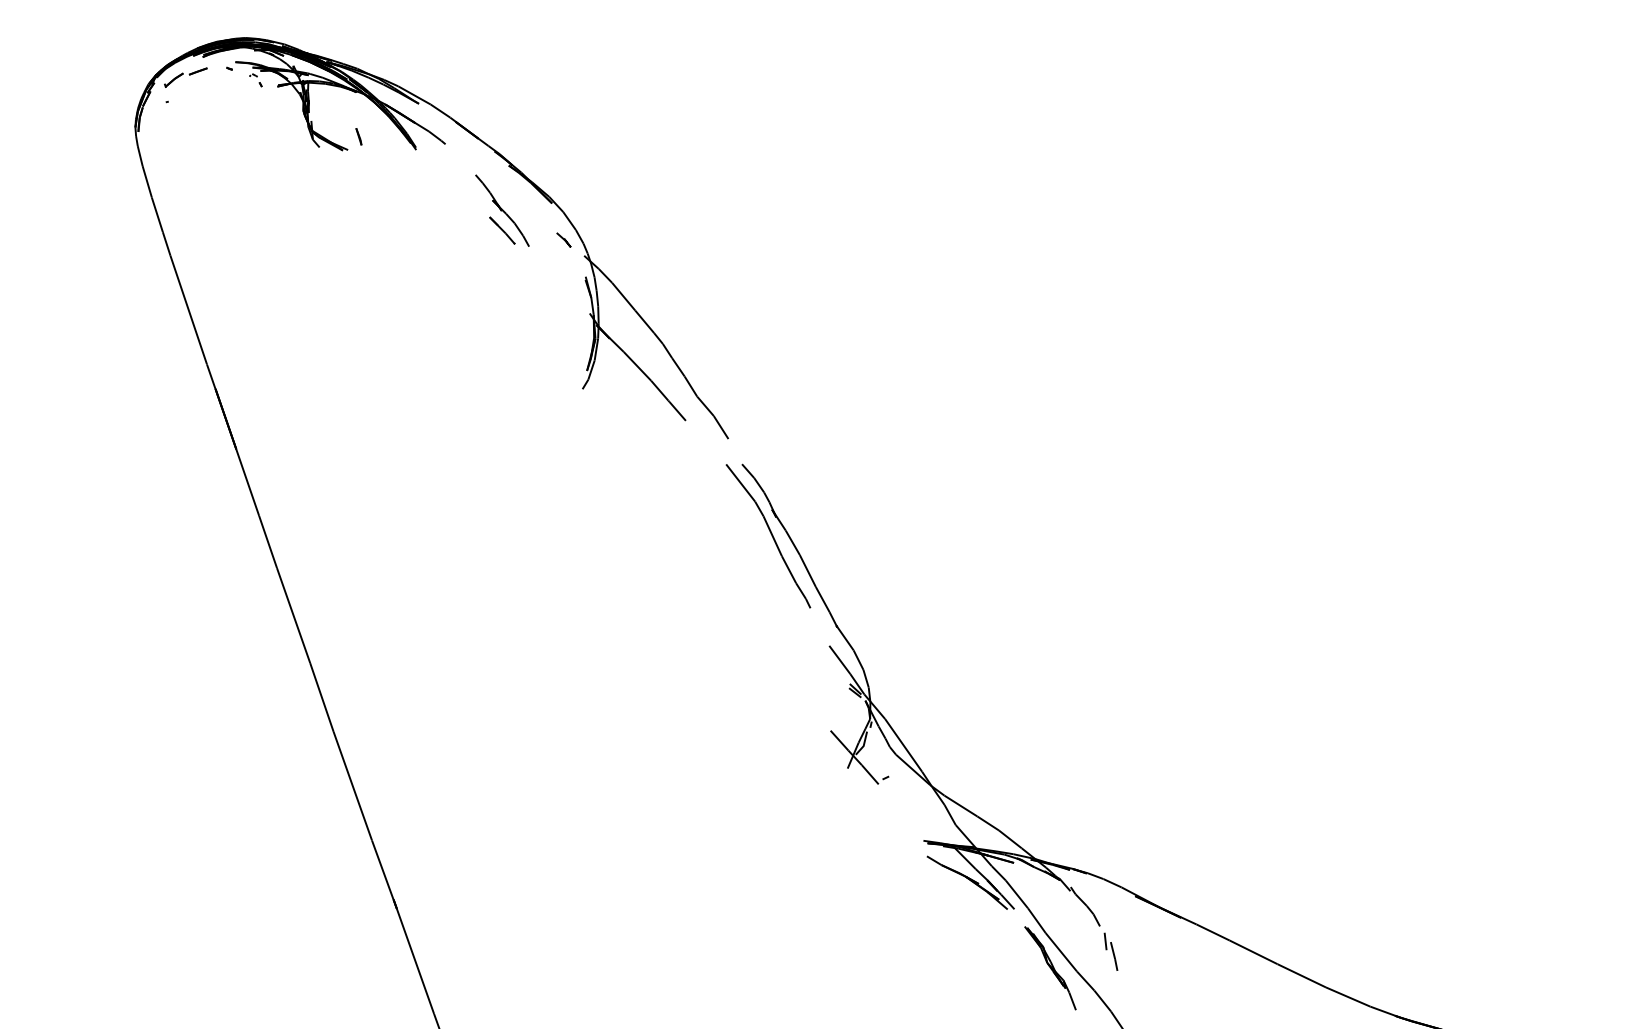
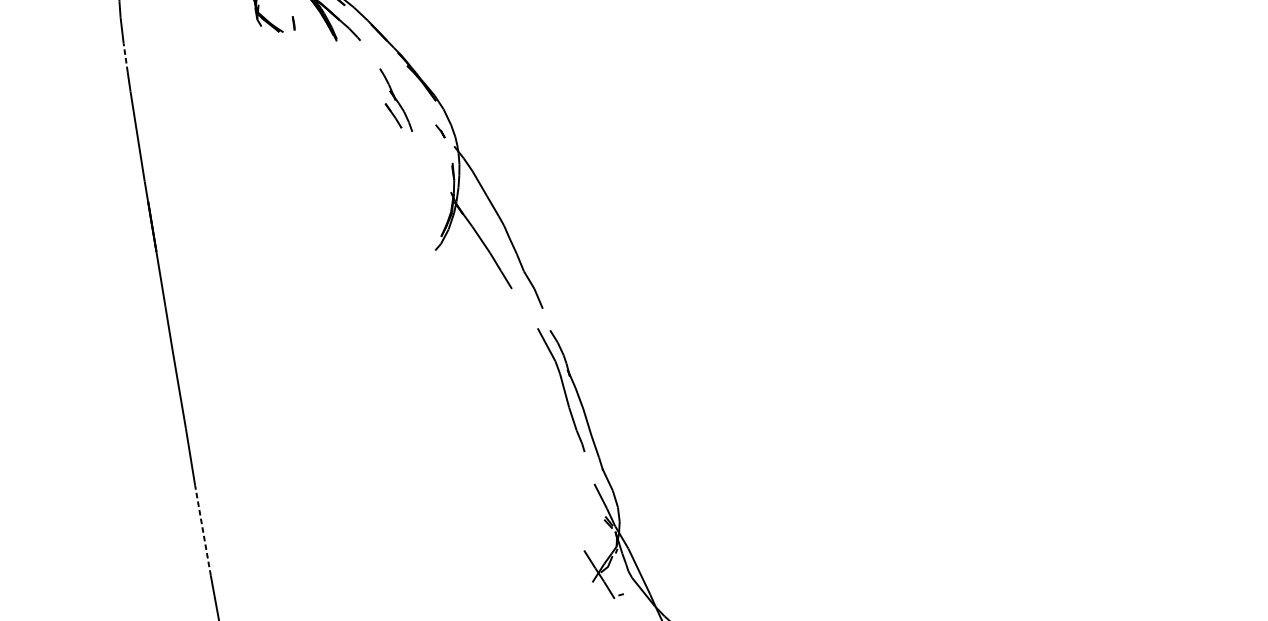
line: (157, 214) -> (125, 57), solid -> dashed
line: (352, 786) -> (202, 530), solid -> dashed

